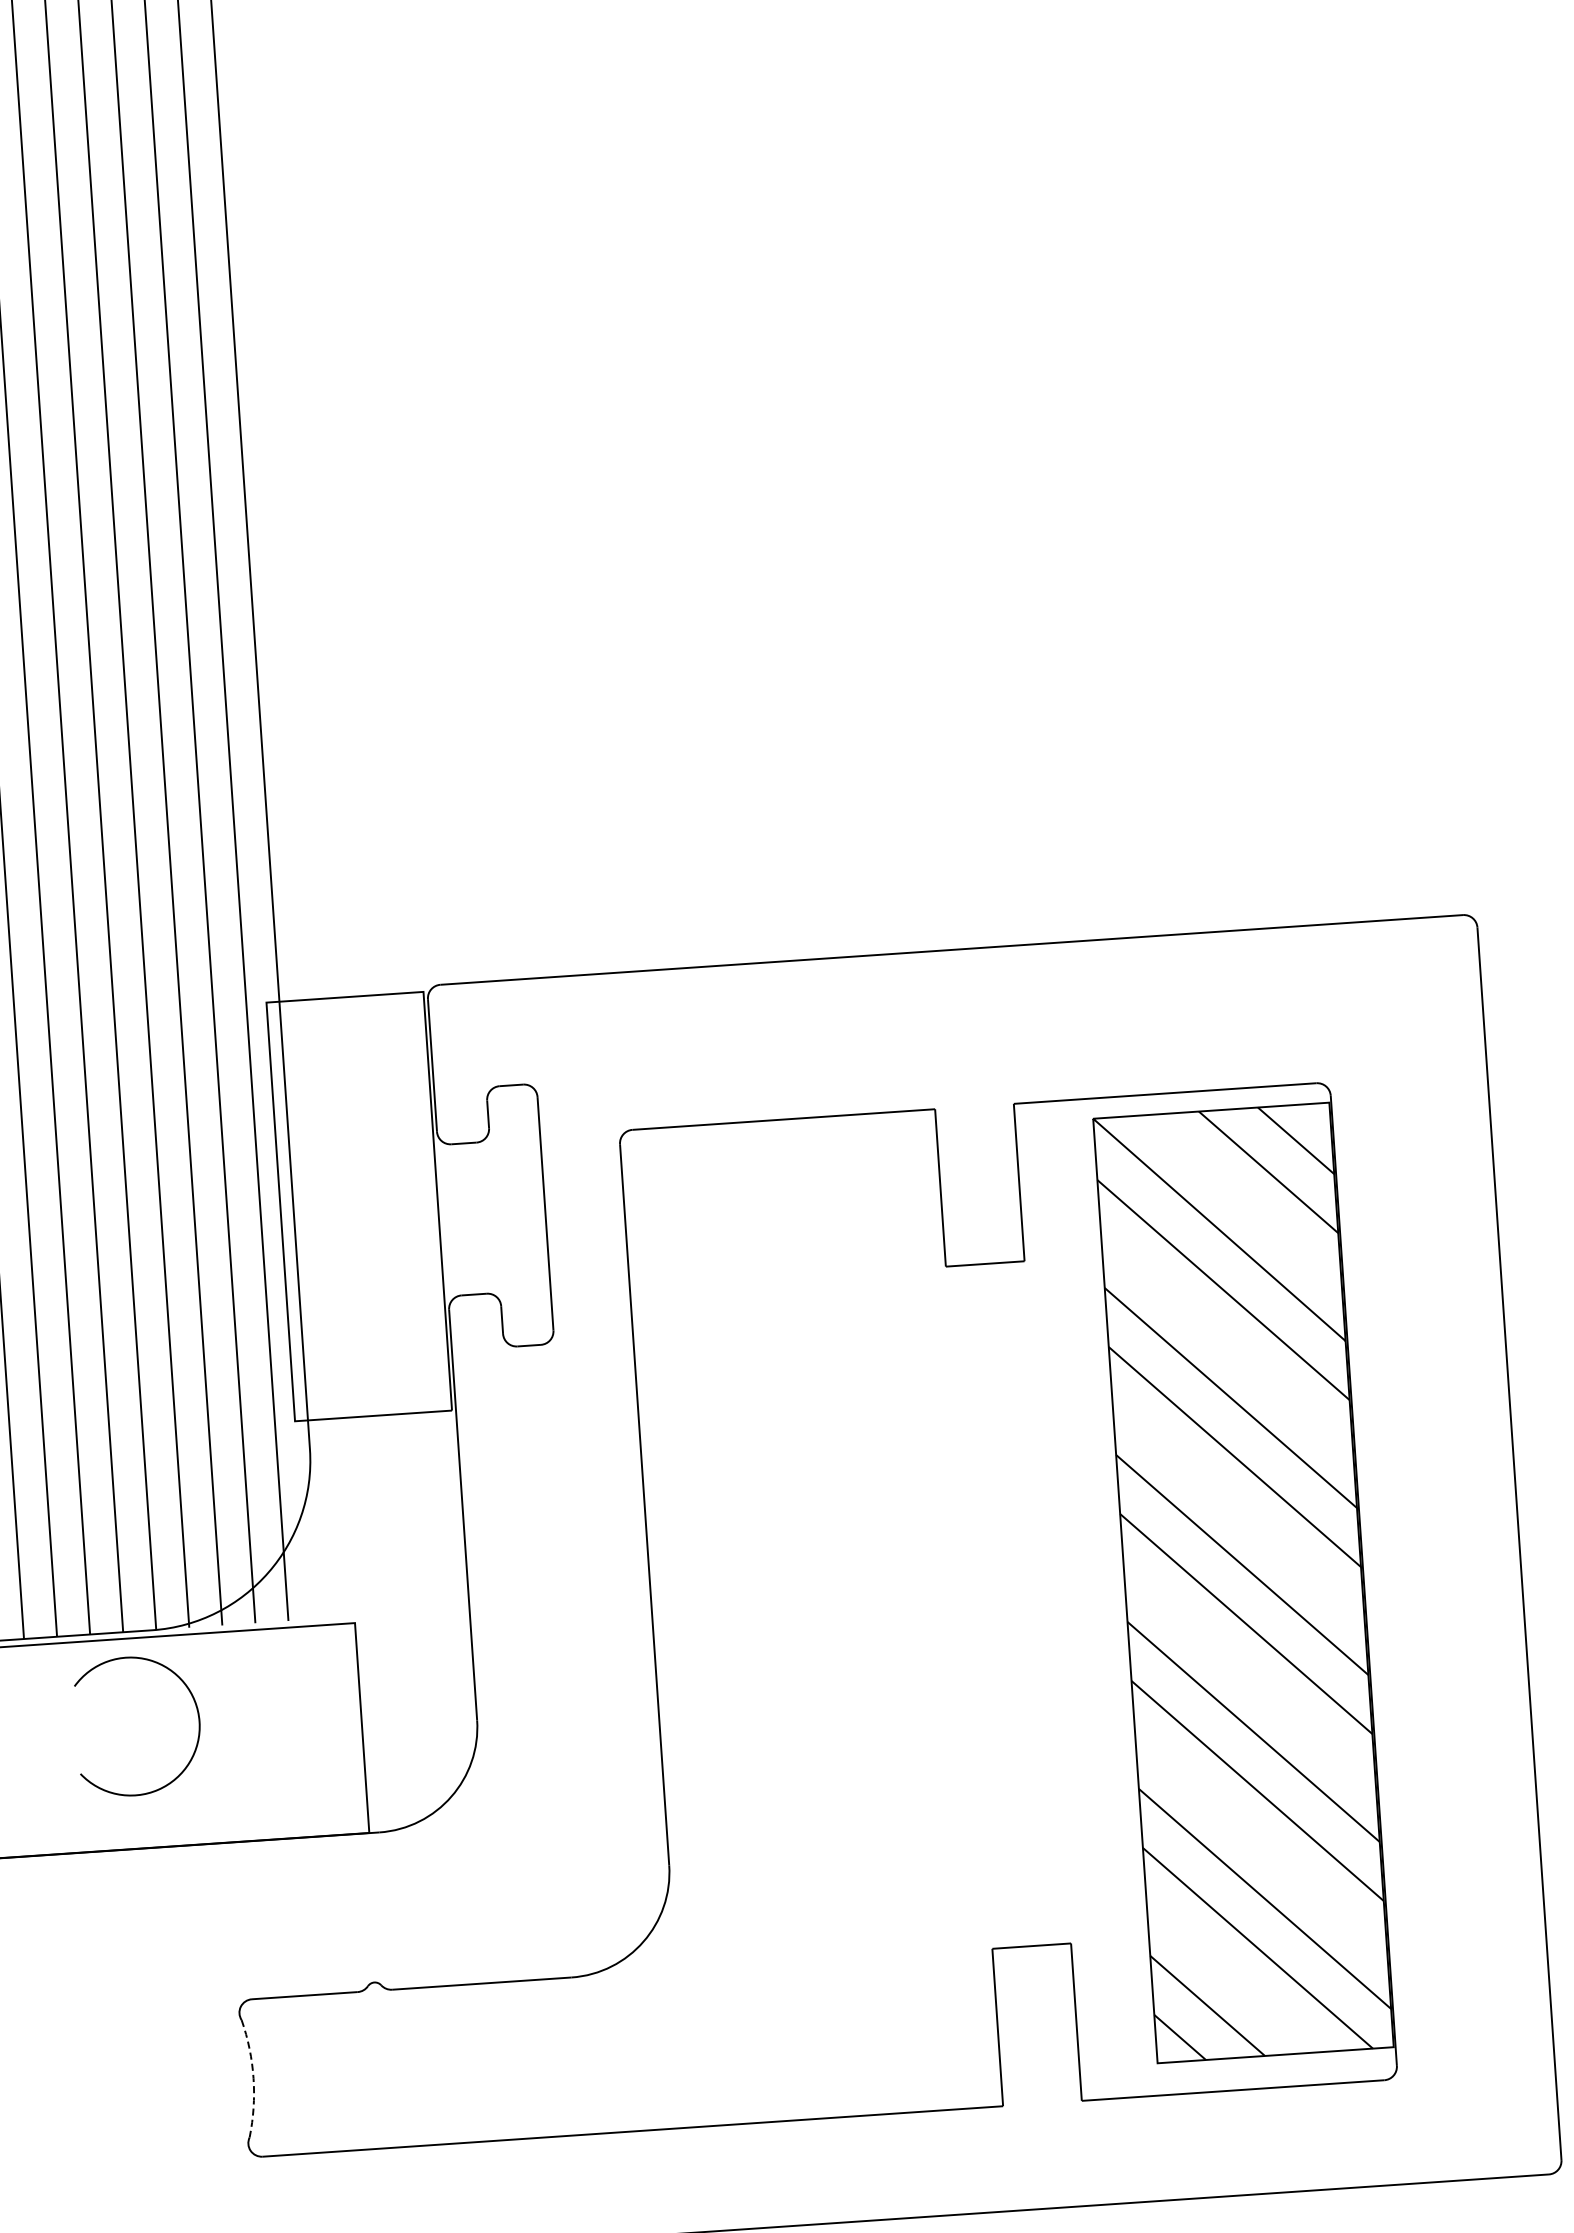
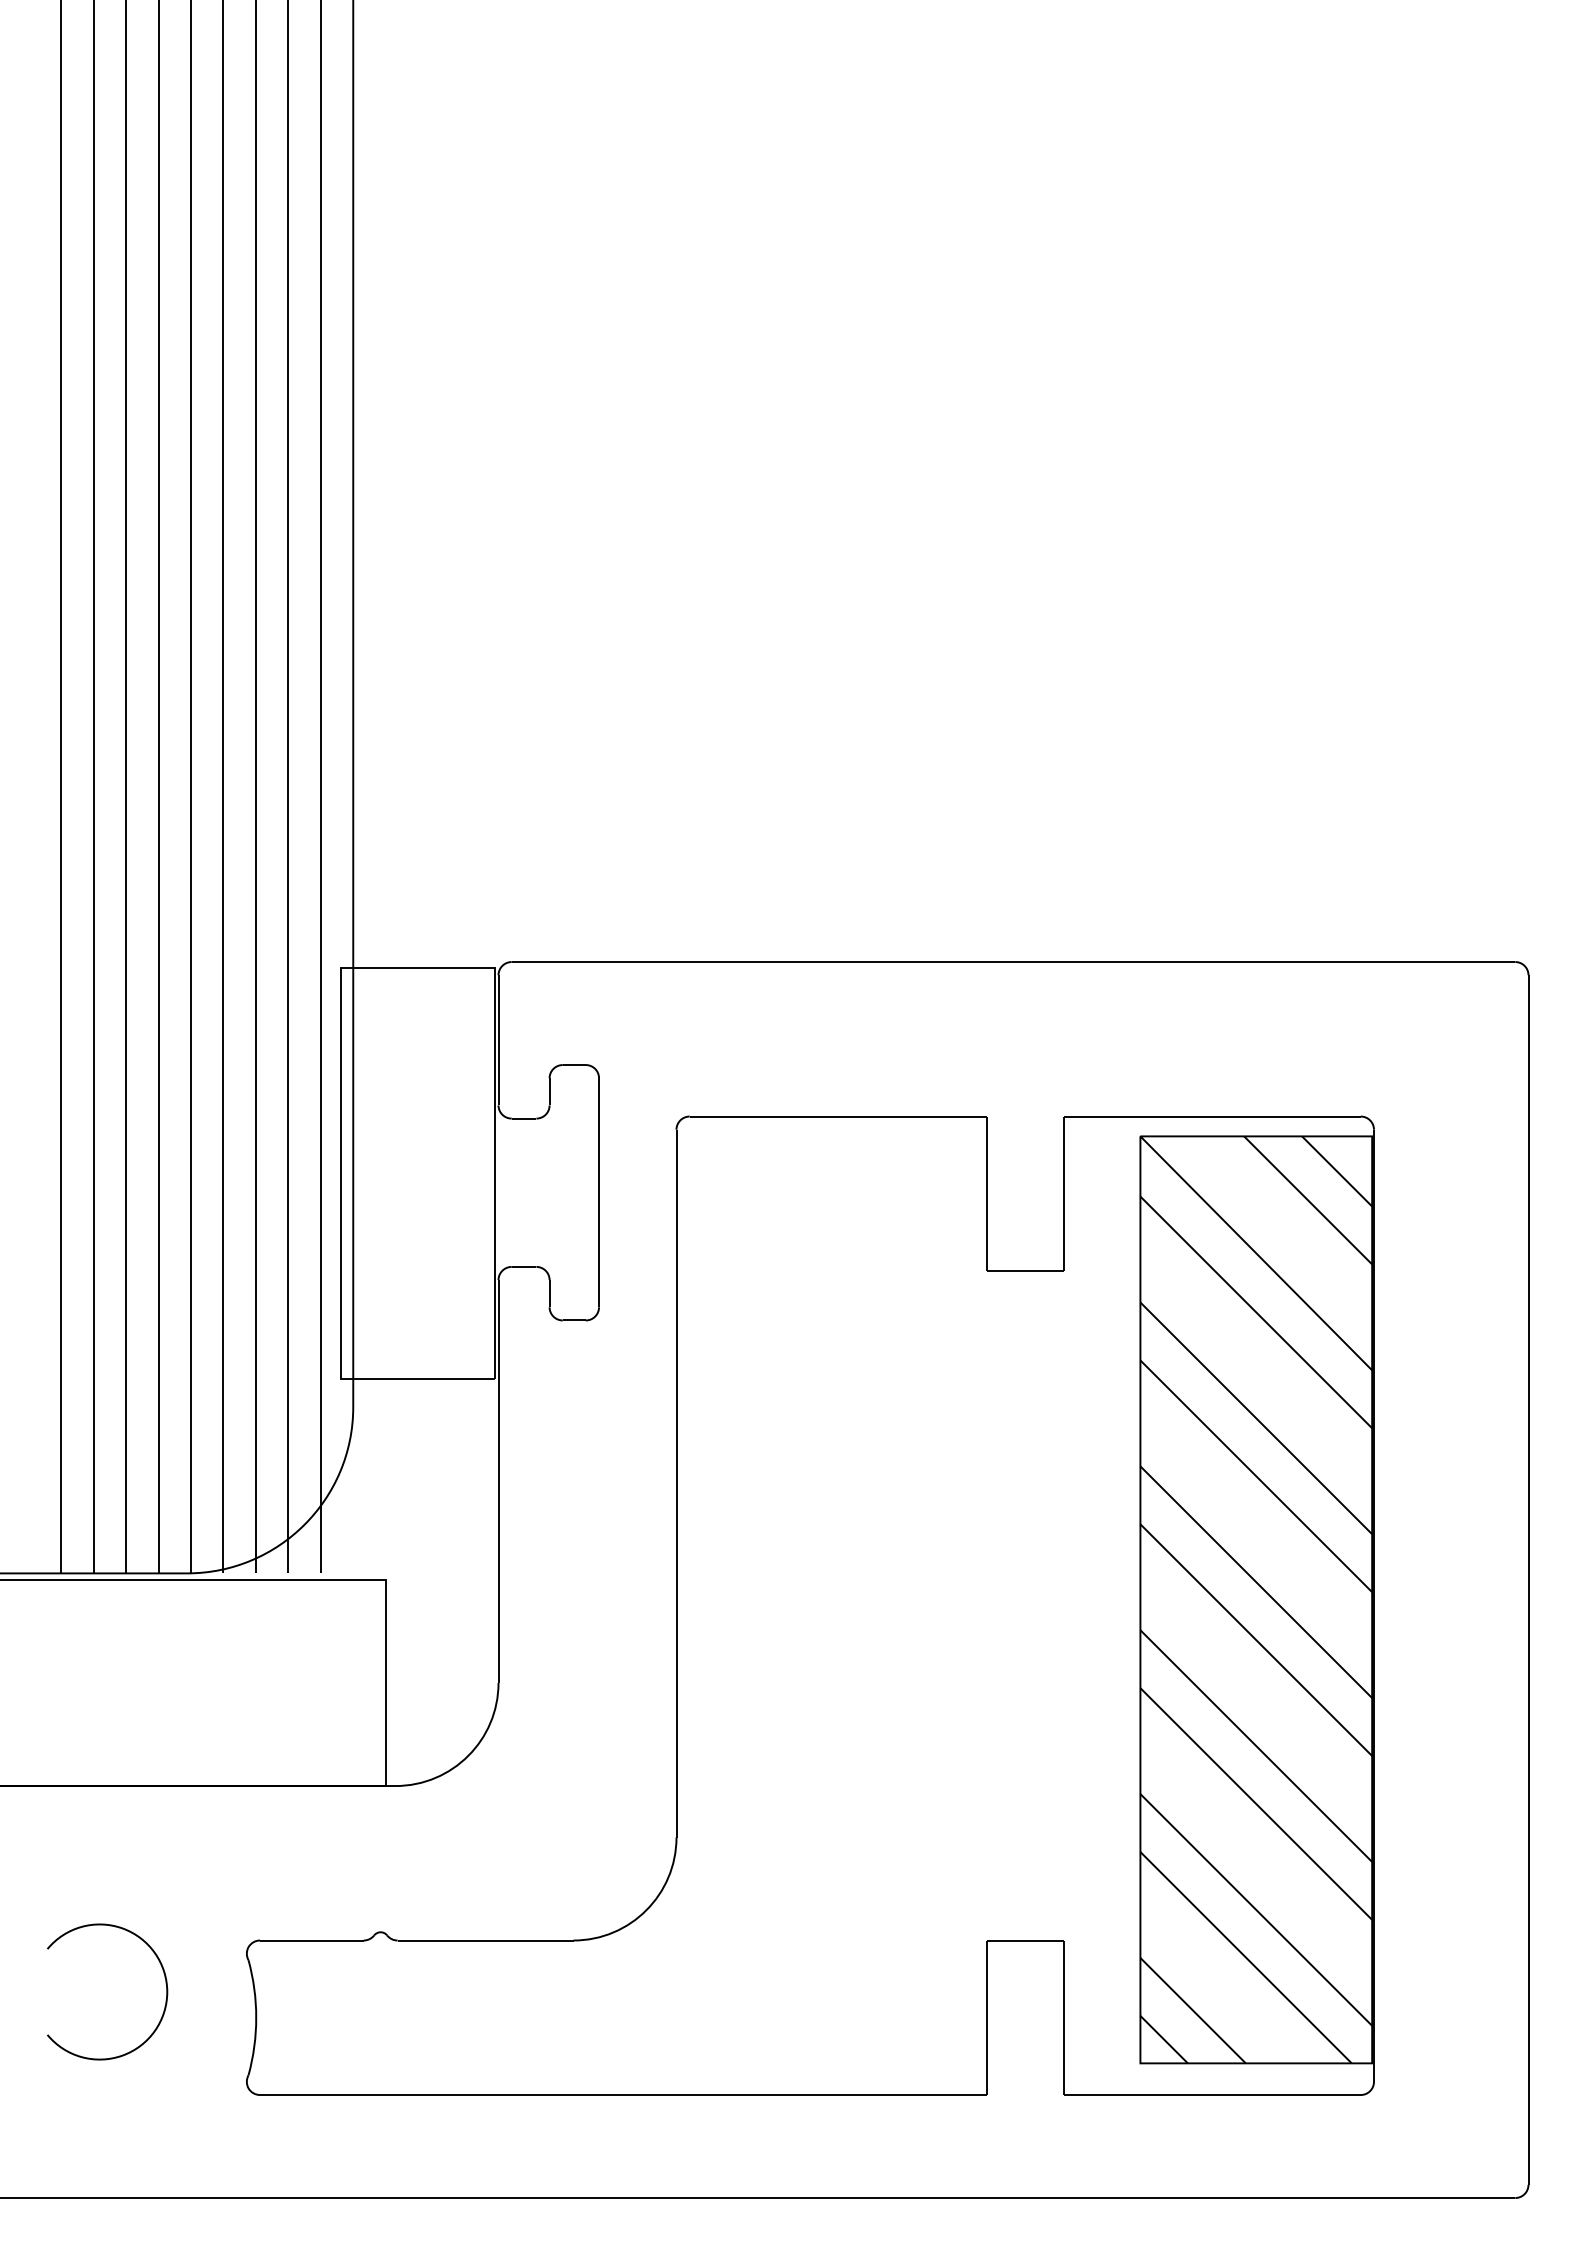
arc: (197, 1713) -> (165, 1983), moved
arc: (253, 2077) -> (256, 2017), dashed -> solid

